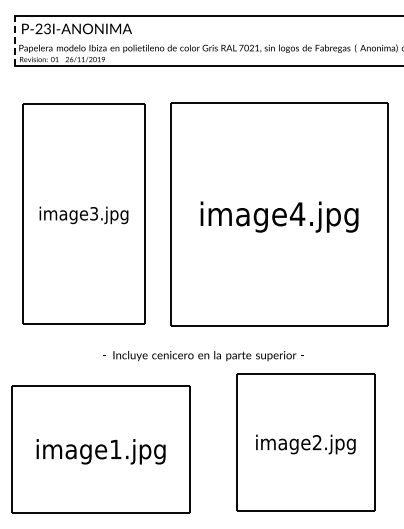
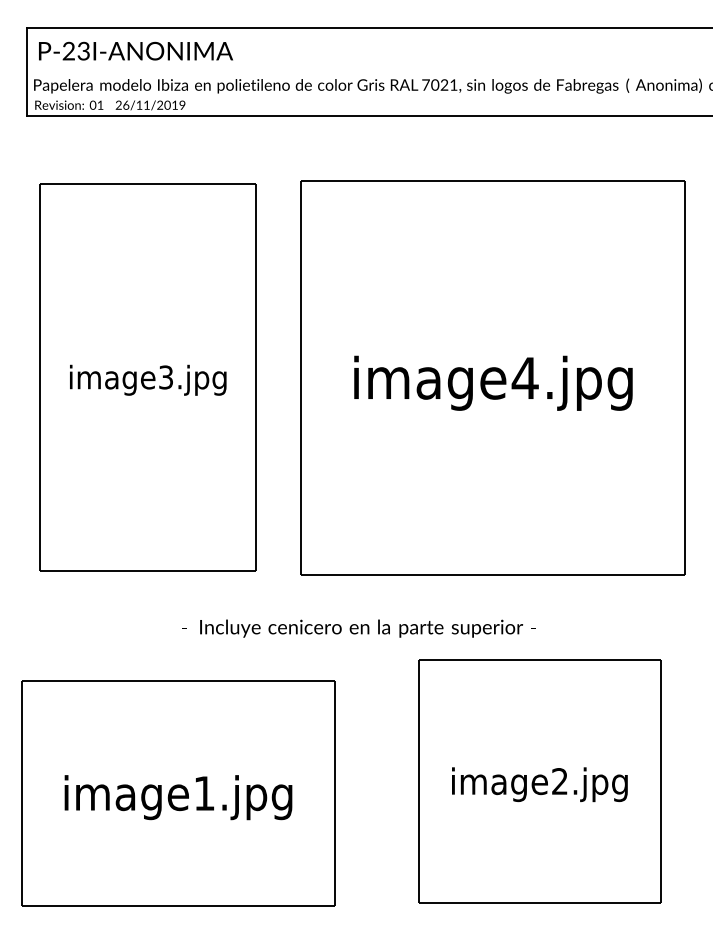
line: (15, 40) -> (27, 71), dashed -> solid

